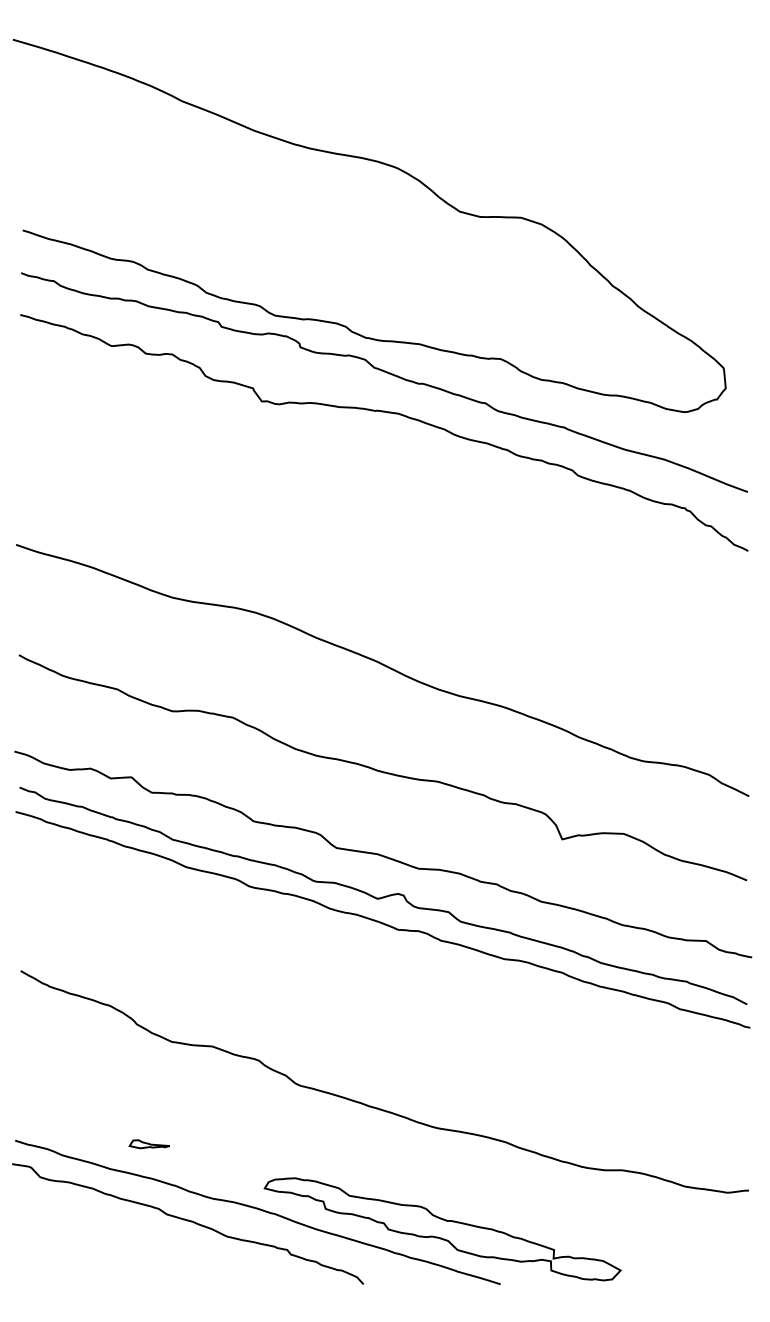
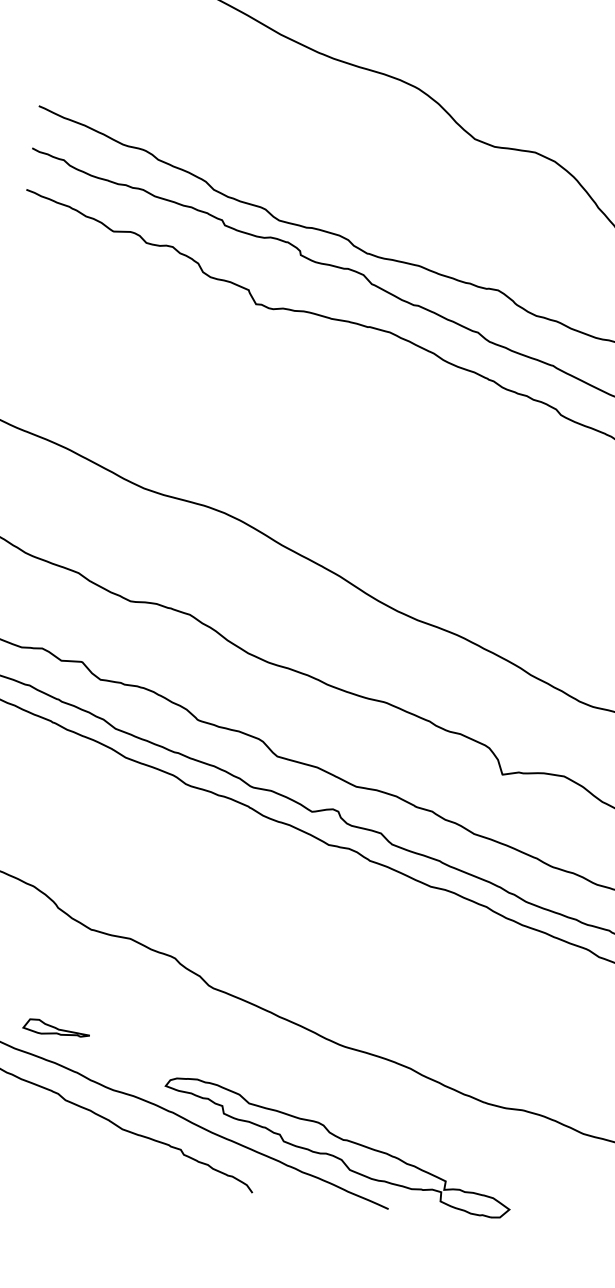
part: (149, 1143) -> (56, 1027), size x1.67

